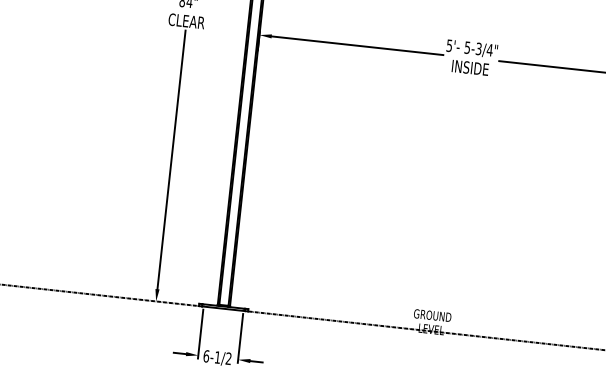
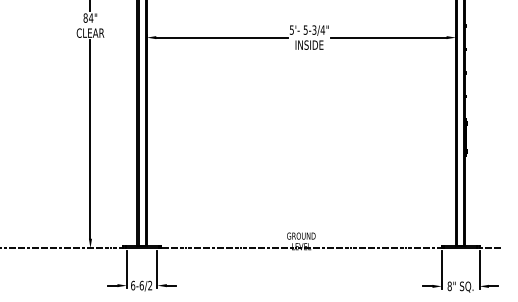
text: (217, 357) -> (141, 285), 6-1/2 -> 6-6/2

